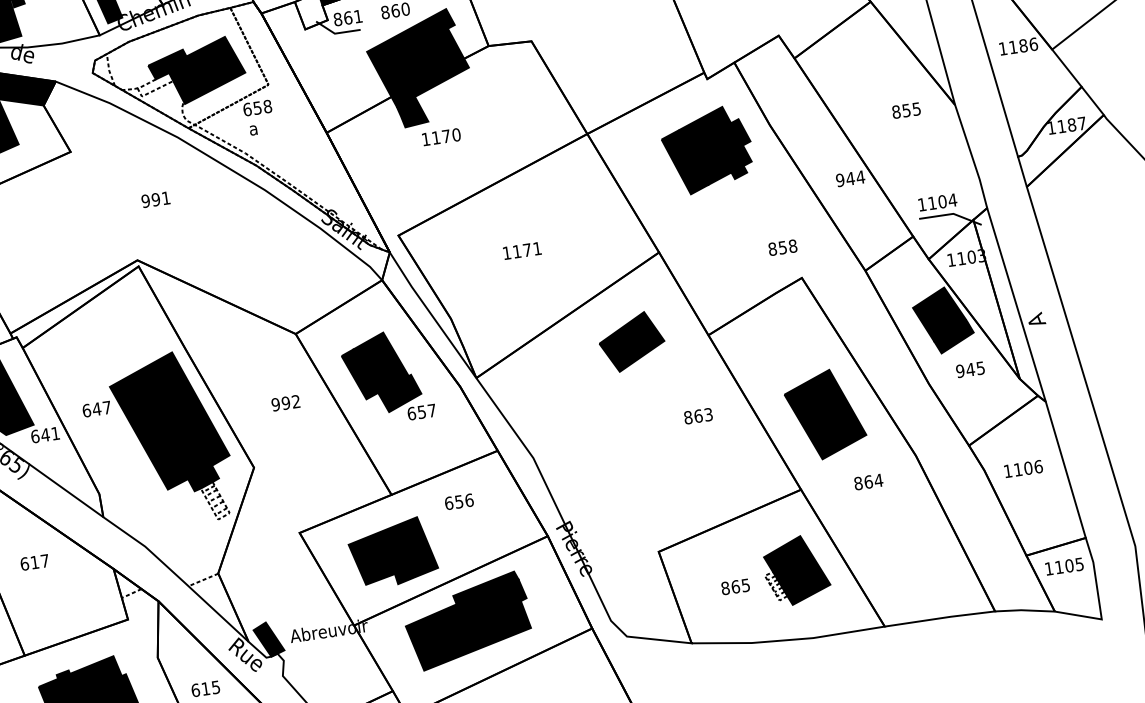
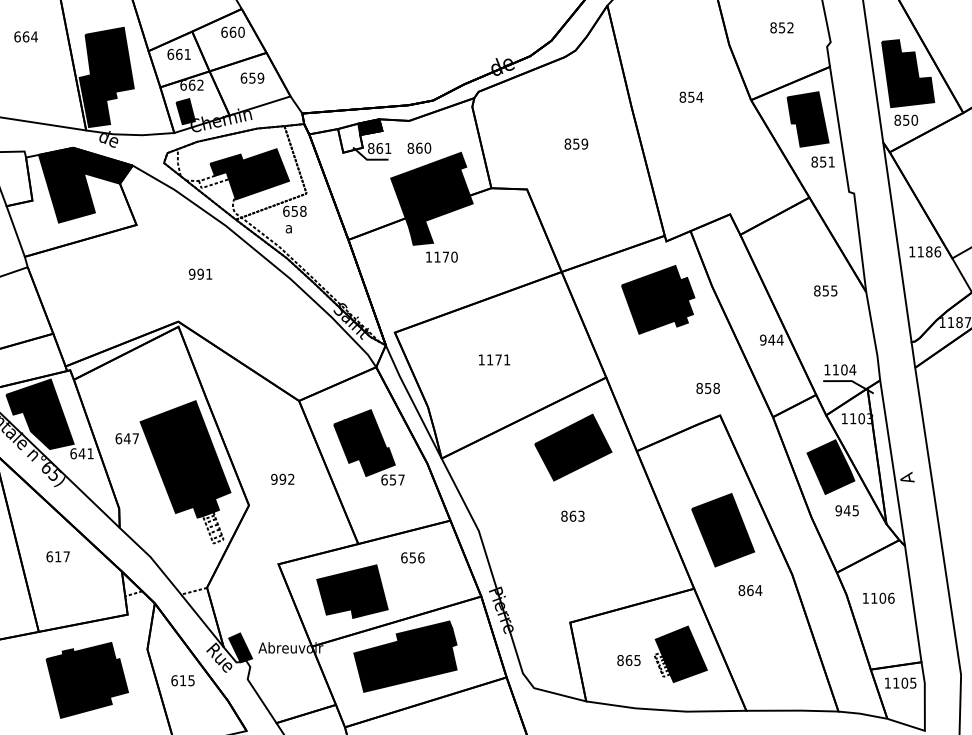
part: (632, 341) -> (573, 447), size x1.43
text: (285, 402) -> (282, 478), moved
text: (697, 415) -> (572, 515), moved

